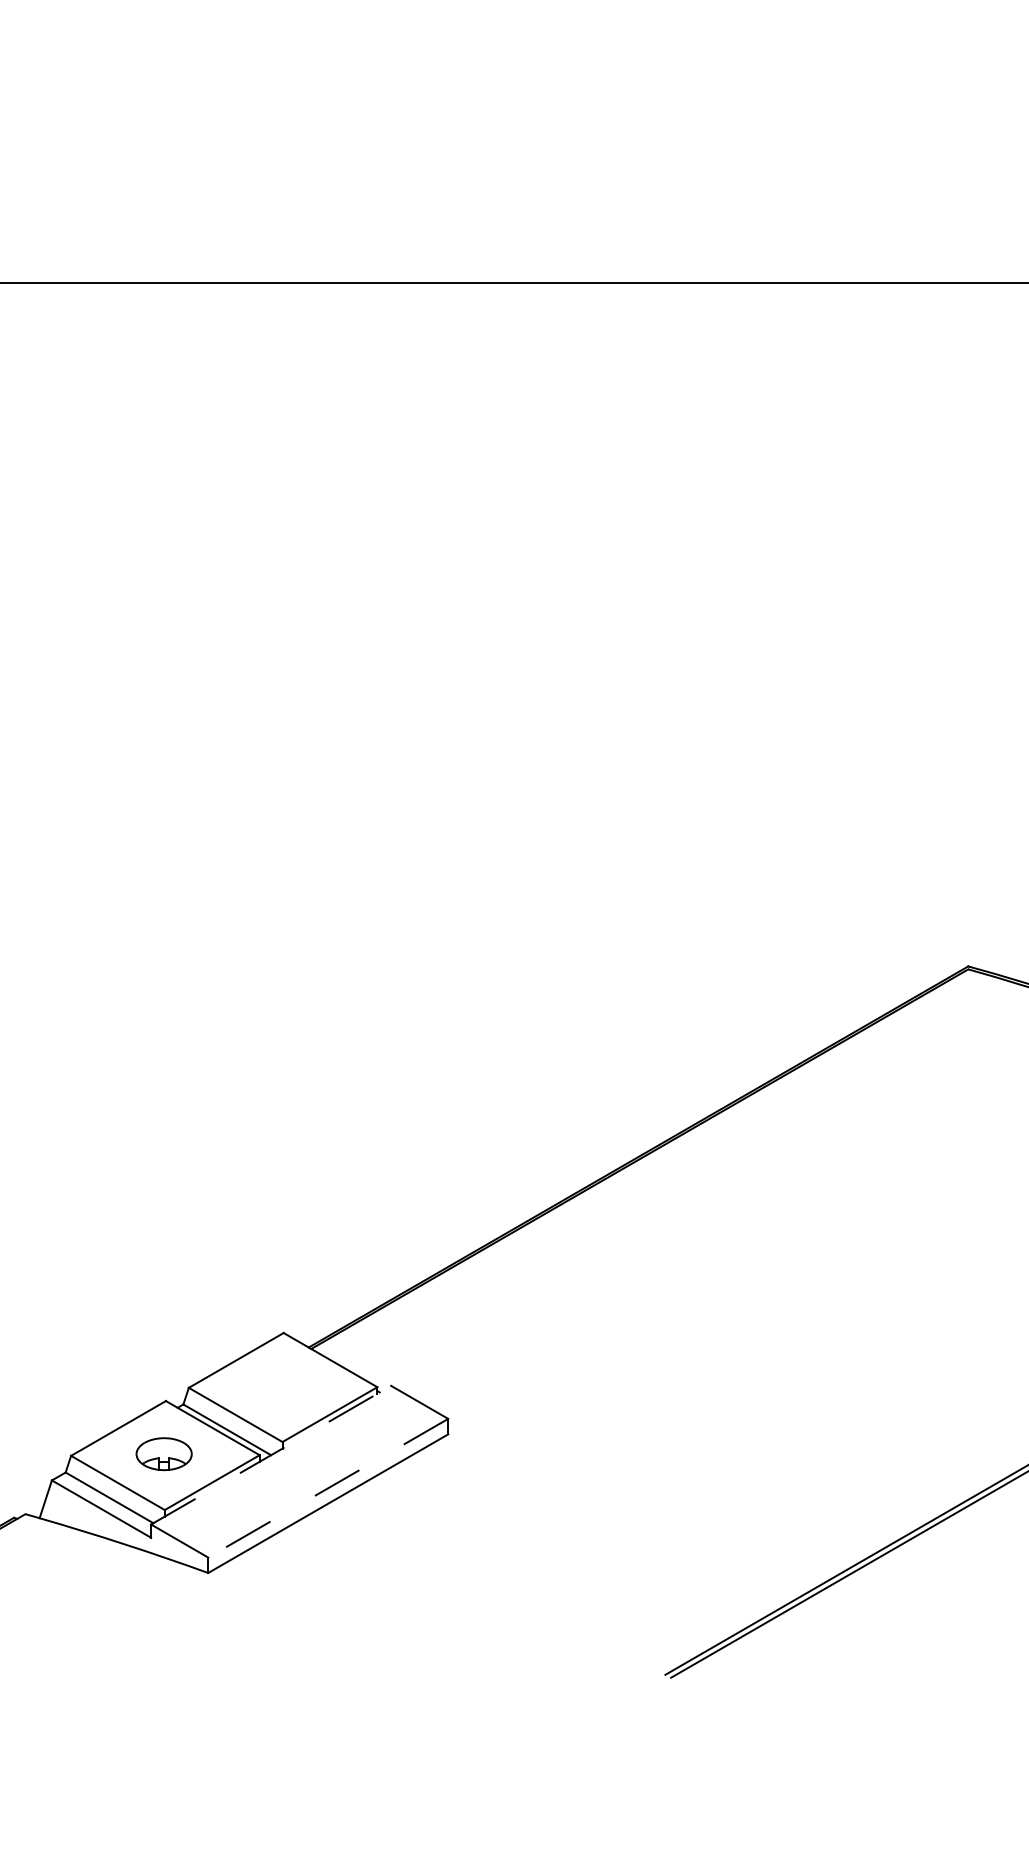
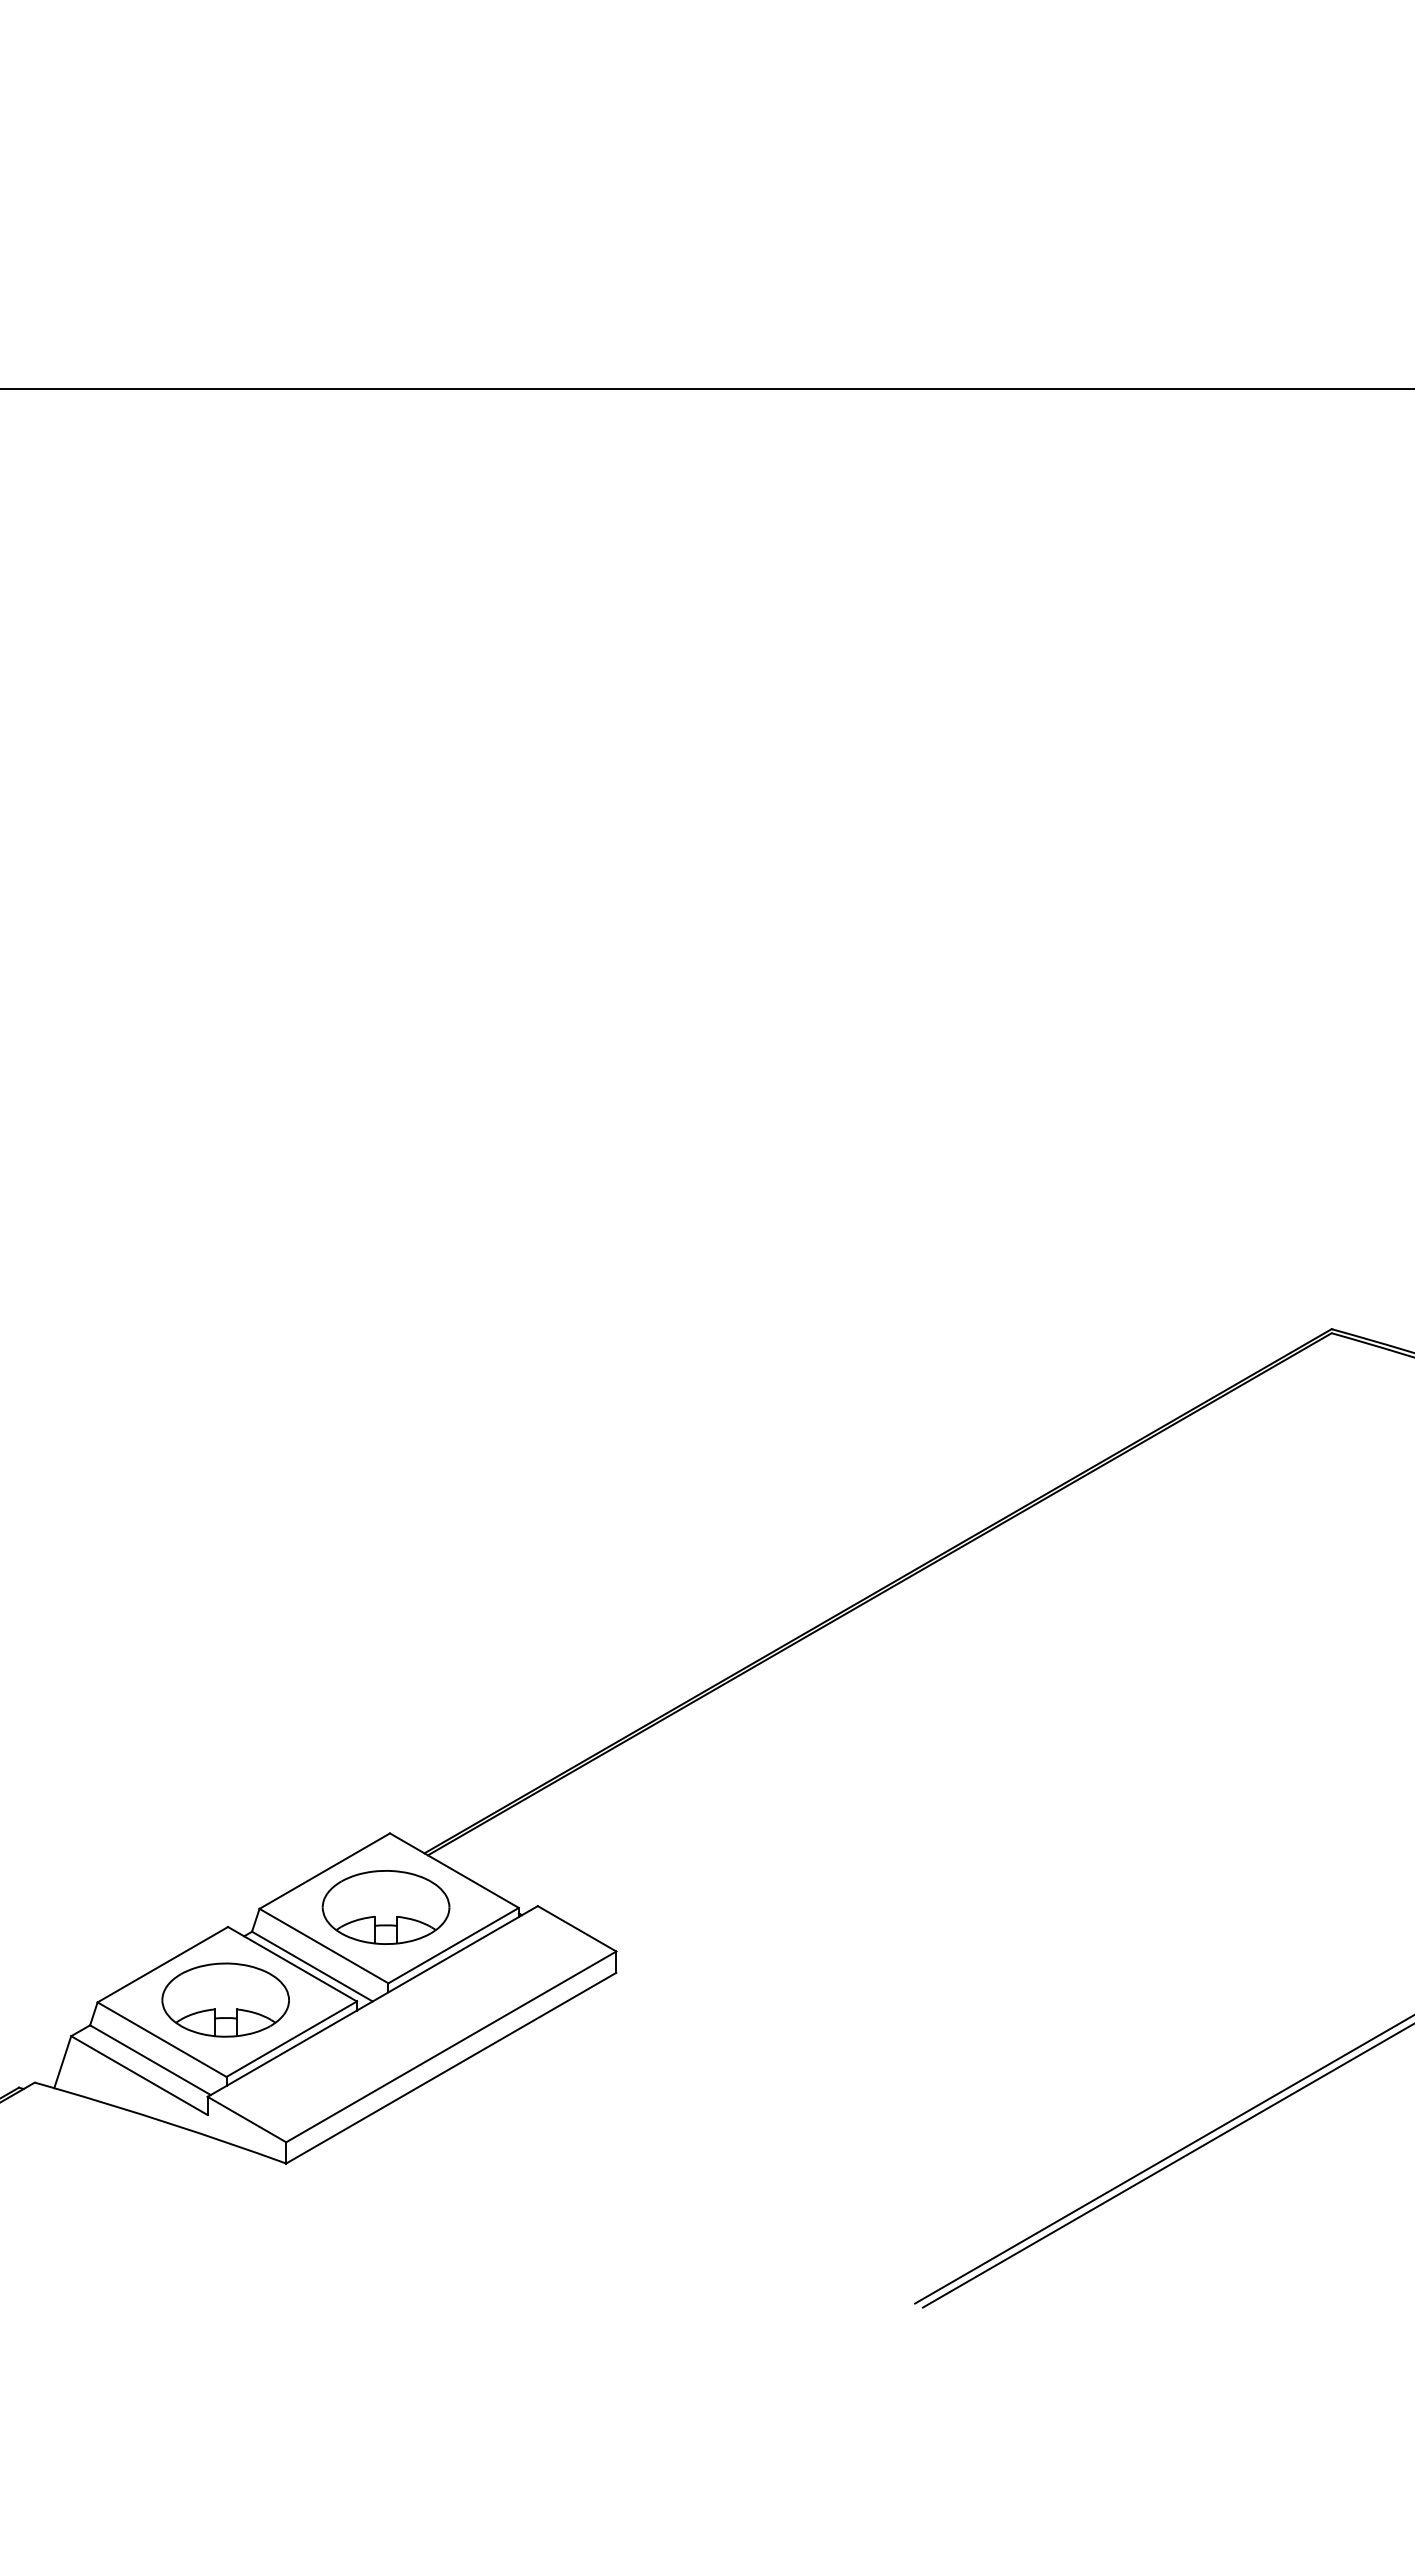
part: (280, 1386) -> (385, 1907), added
part: (164, 1453) -> (225, 1999), size x1.67
line: (270, 1455) -> (372, 2001), dashed -> solid
line: (328, 1487) -> (451, 2046), dashed -> solid

